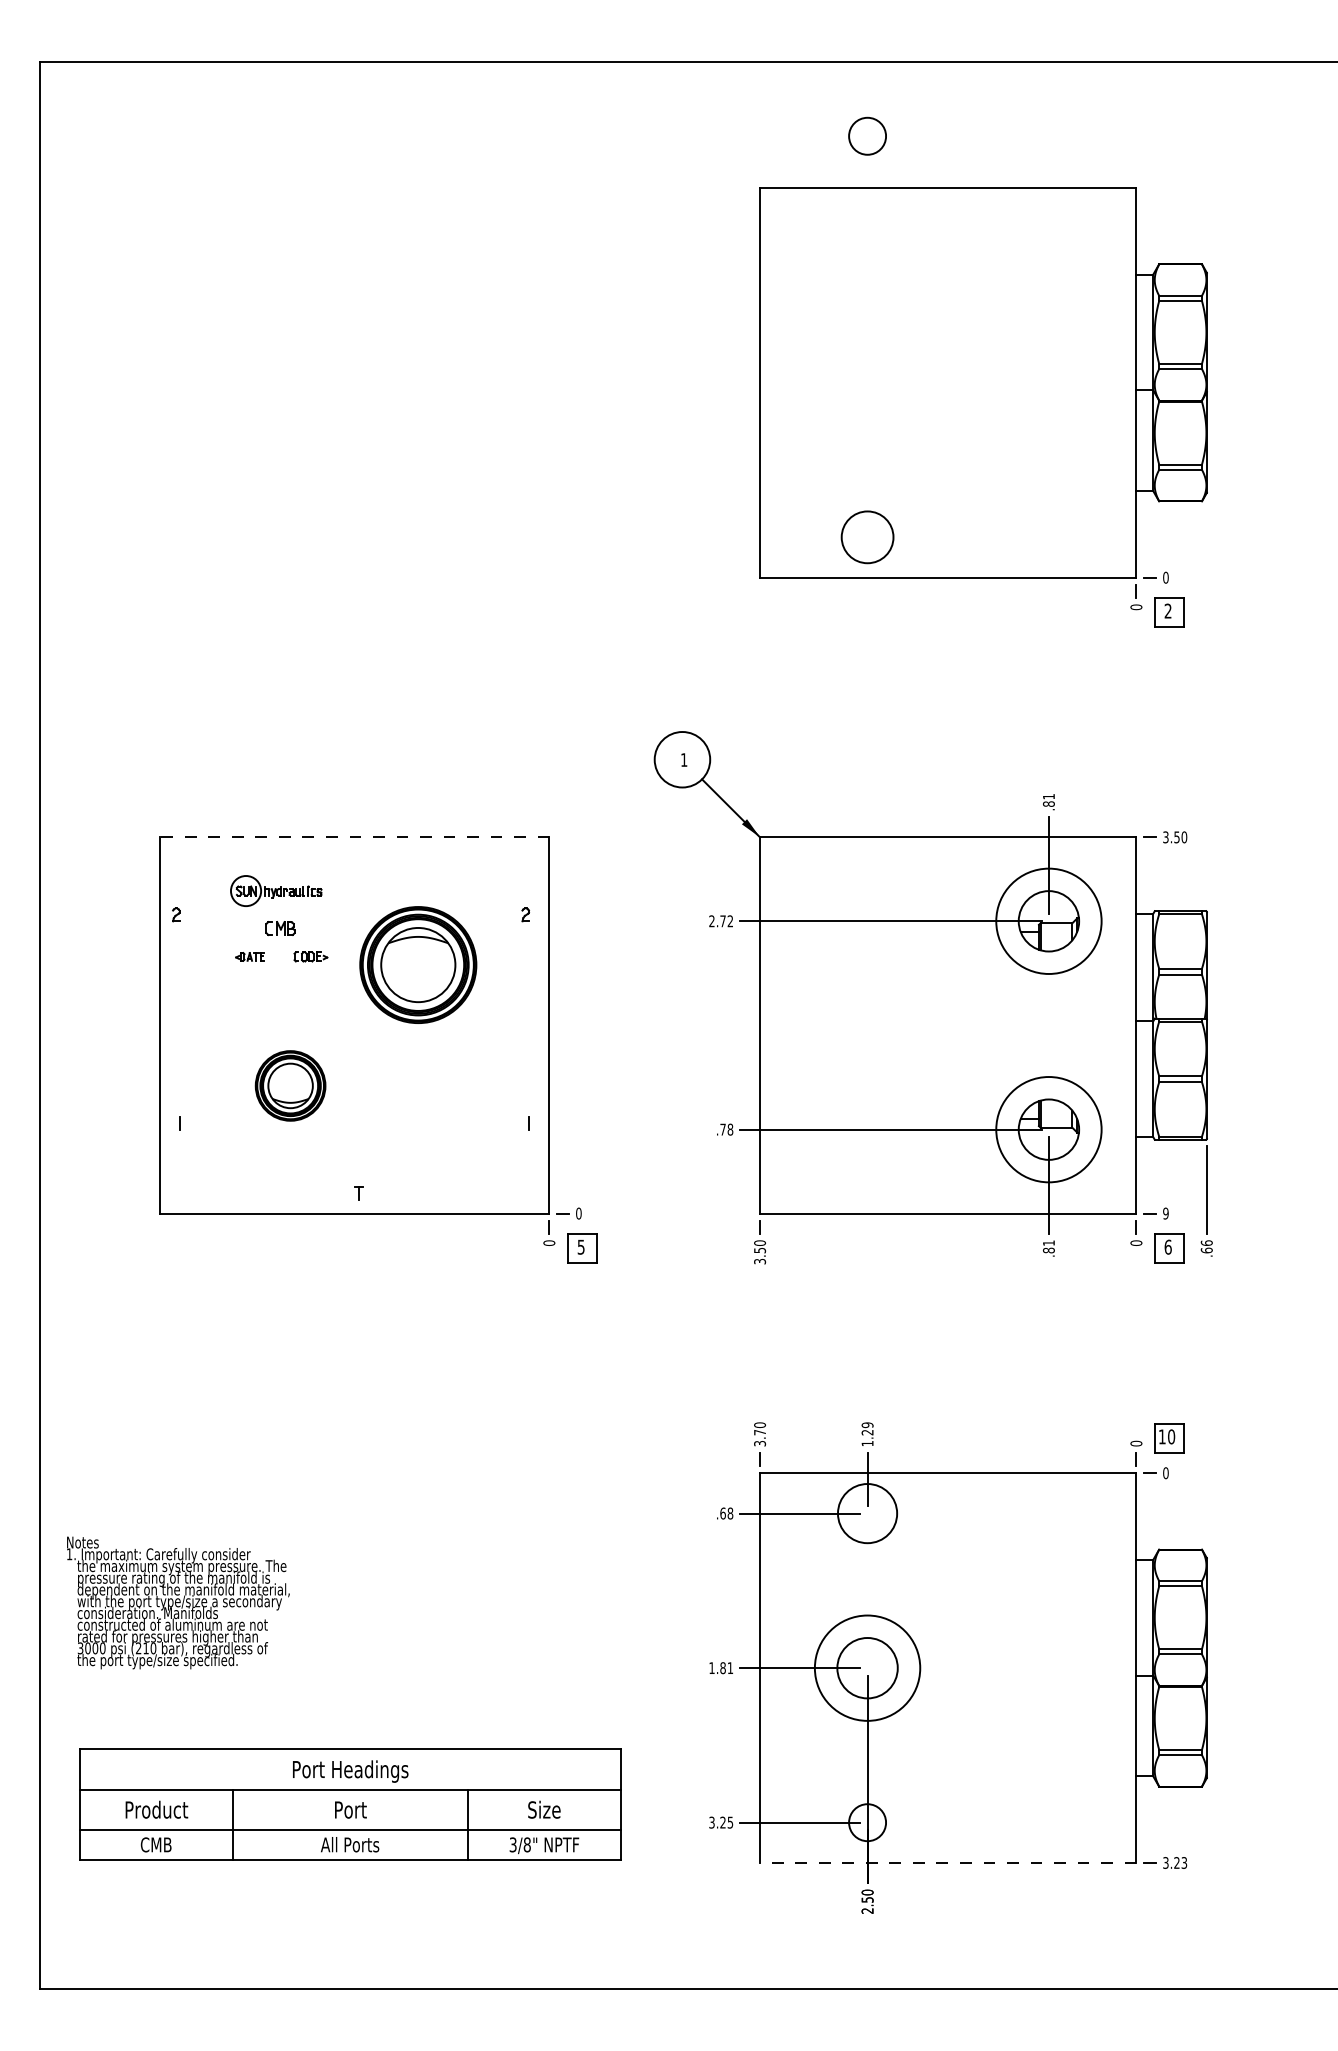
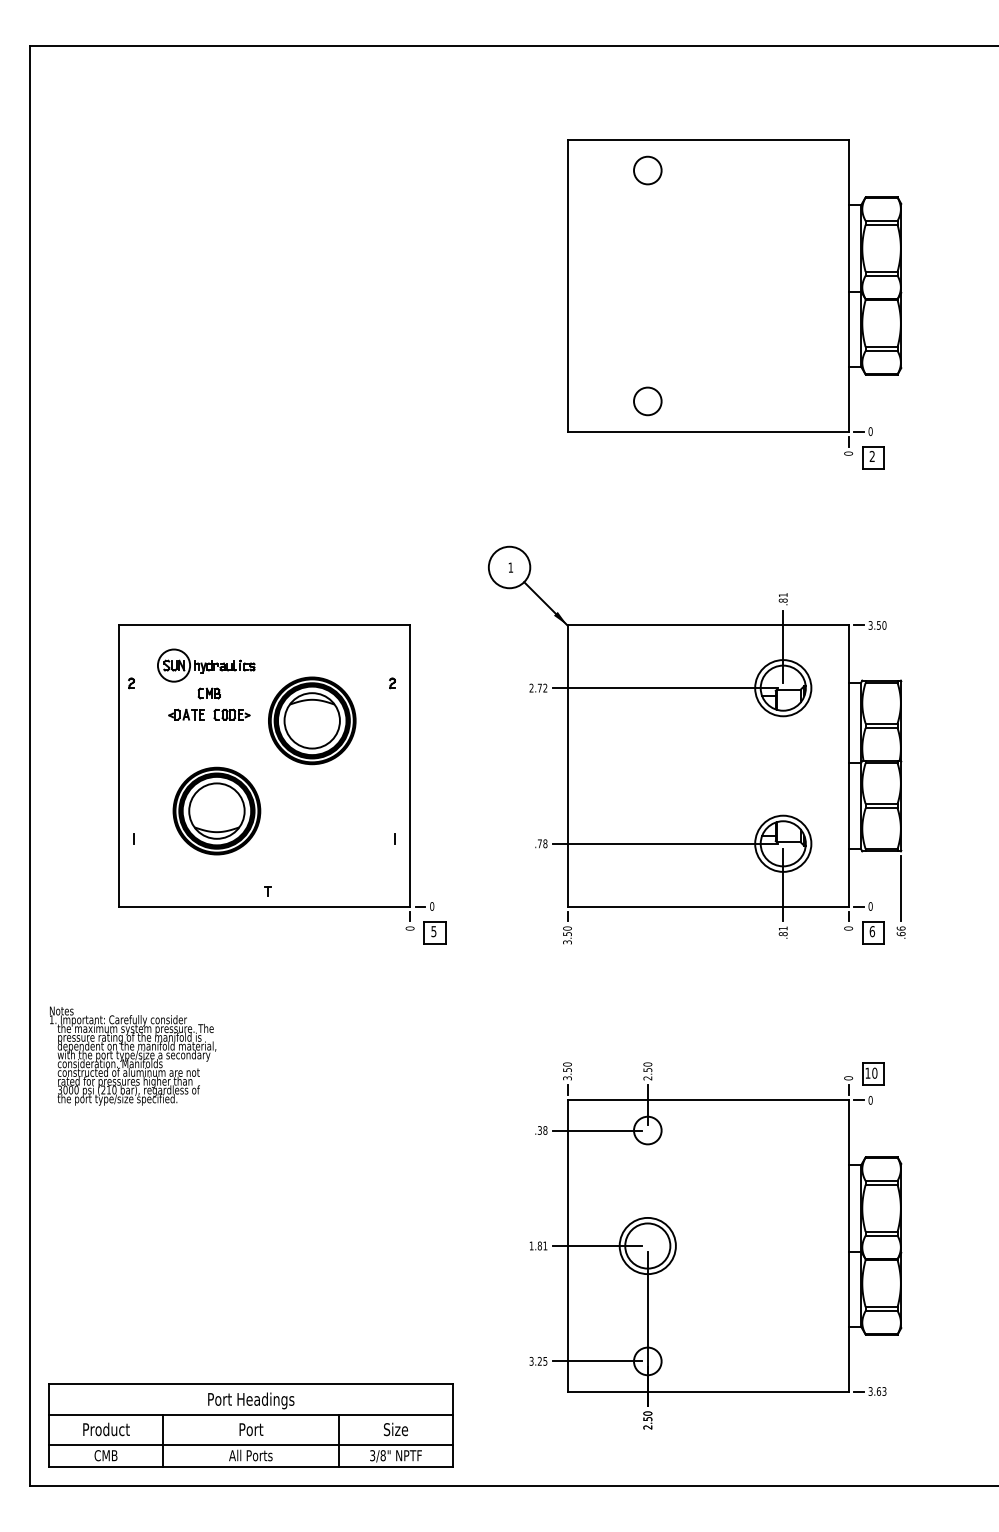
circle: (867, 135) -> (647, 169), moved
circle: (867, 537) -> (647, 401), size x0.71
line: (354, 837) -> (264, 625), dashed -> solid
part: (275, 890) -> (205, 665), size x1.43
circle: (1048, 920) -> (782, 687), size x0.71
part: (249, 956) -> (186, 714), size x1.67
part: (310, 956) -> (231, 714), size x1.43
part: (290, 1085) -> (216, 810), size x1.67
circle: (1048, 1129) -> (782, 843), size x0.71
text: (1165, 1213) -> (870, 906), 9 -> 0
text: (760, 1432) -> (567, 1069), 3.70 -> 3.50
text: (867, 1434) -> (647, 1071), 1.29 -> 2.50
text: (722, 1513) -> (539, 1130), .68 -> .38
circle: (867, 1513) -> (647, 1130), size x0.62
text: (178, 1602) -> (133, 1055), moved
circle: (867, 1667) -> (647, 1245), size x0.71
part: (350, 1804) -> (251, 1425), moved
text: (1176, 1862) -> (878, 1391), 3.23 -> 3.63
line: (947, 1863) -> (707, 1391), dashed -> solid

